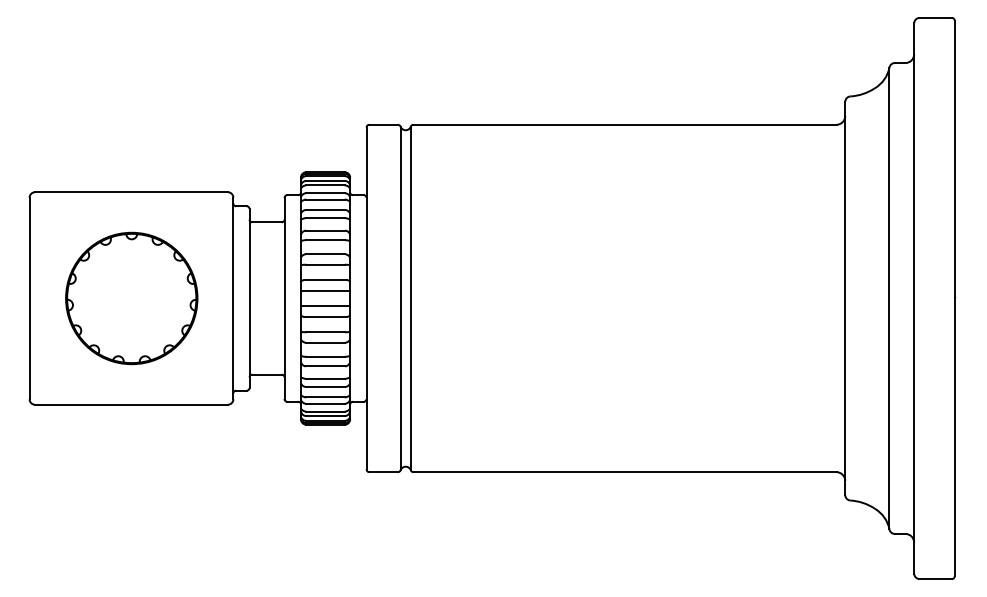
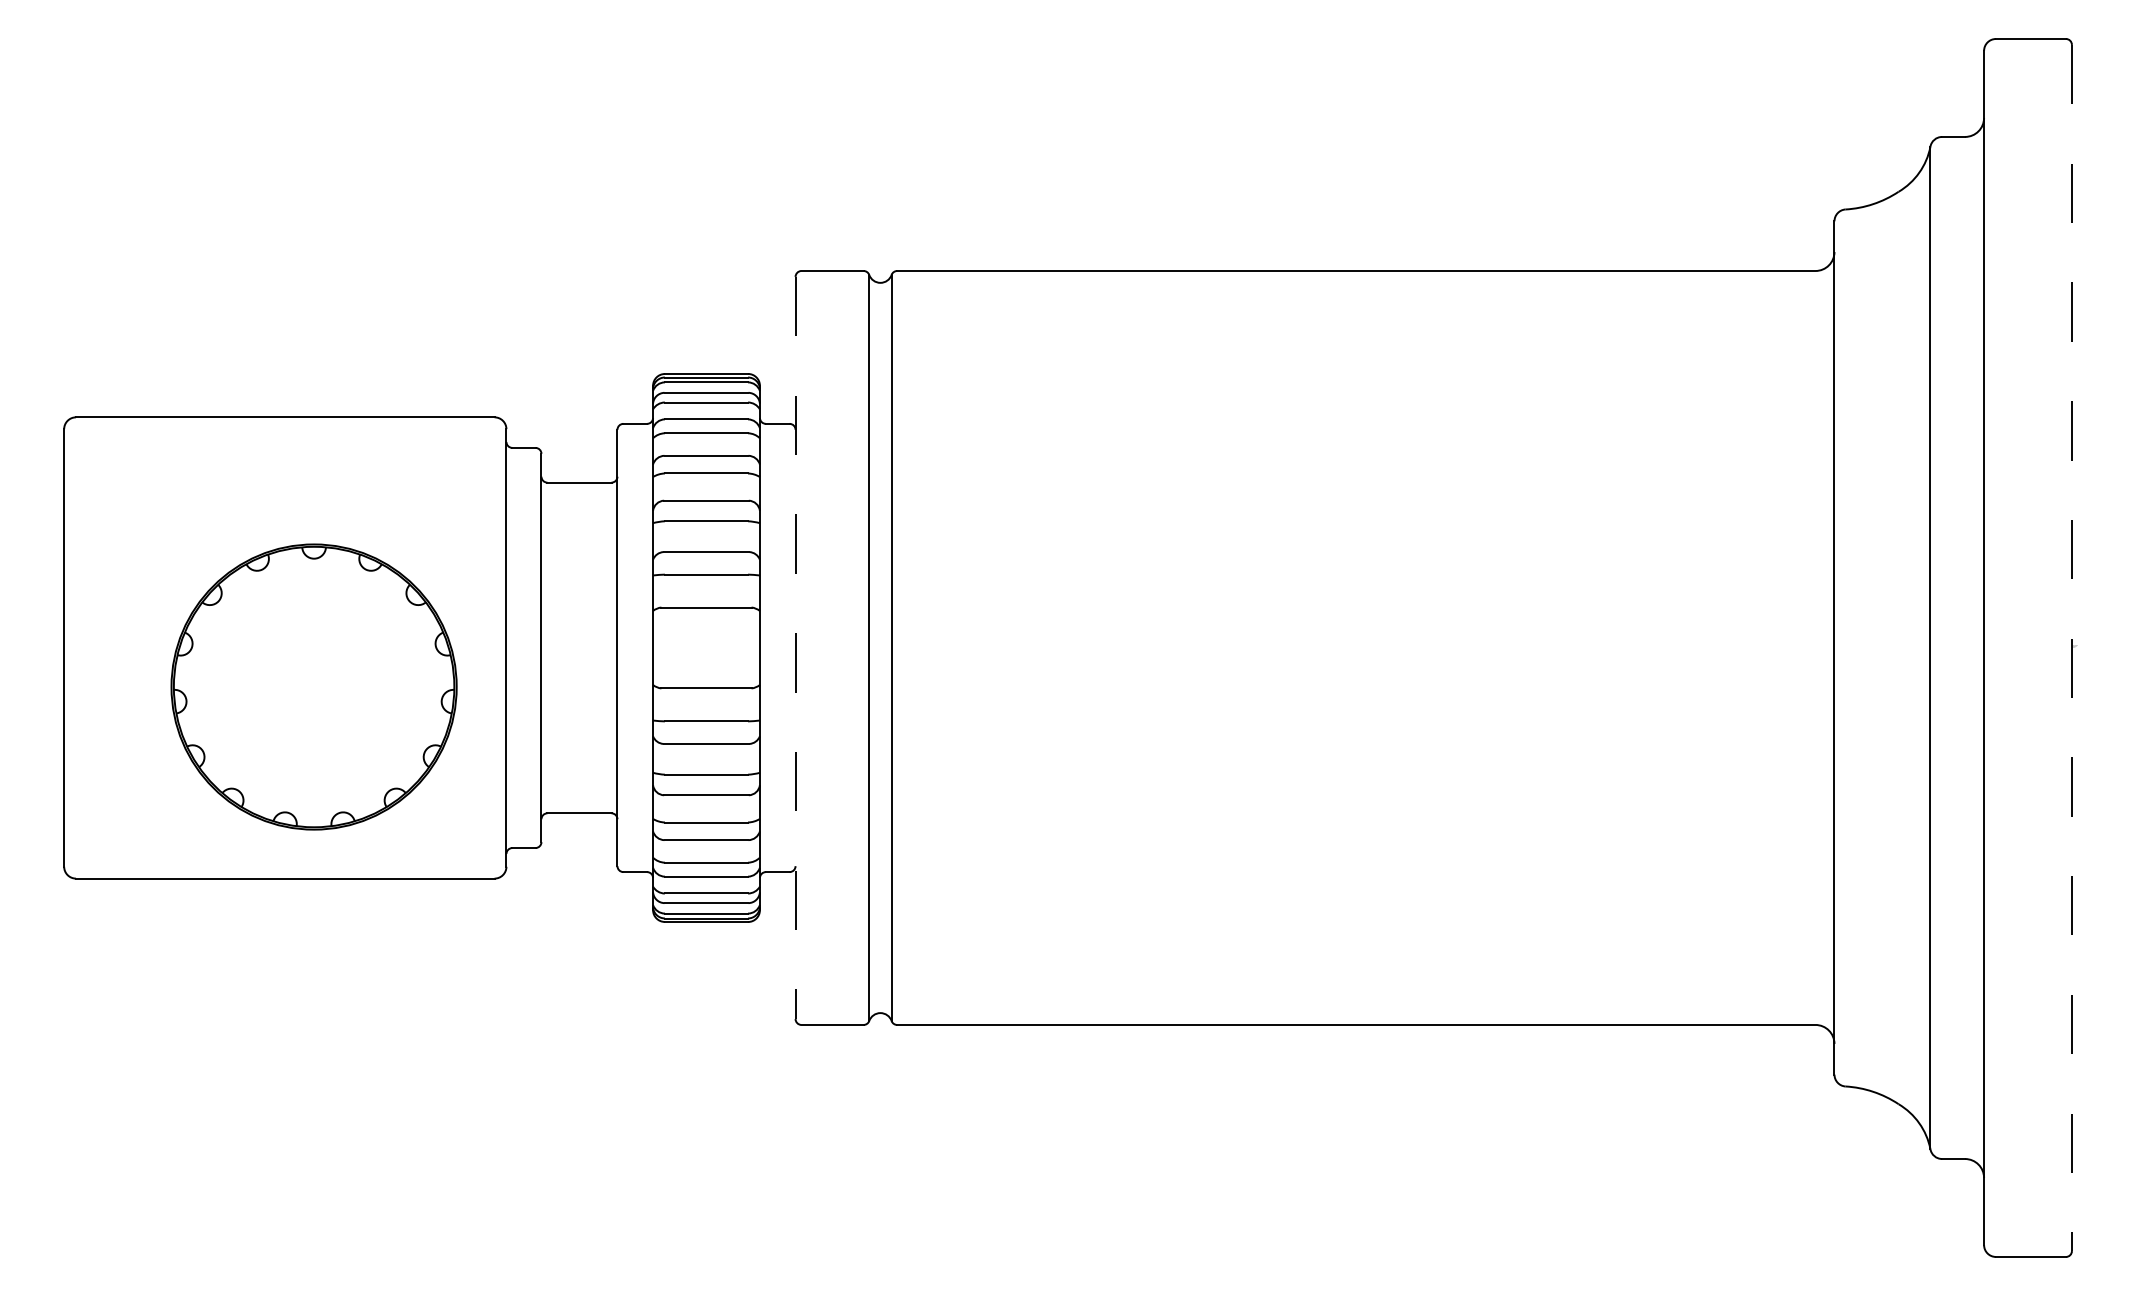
line: (325, 290) -> (706, 630), removed
part: (131, 298) -> (313, 687), moved
line: (366, 298) -> (795, 648), solid -> dashed
line: (954, 298) -> (2071, 648), solid -> dashed
line: (325, 306) -> (706, 665), removed

